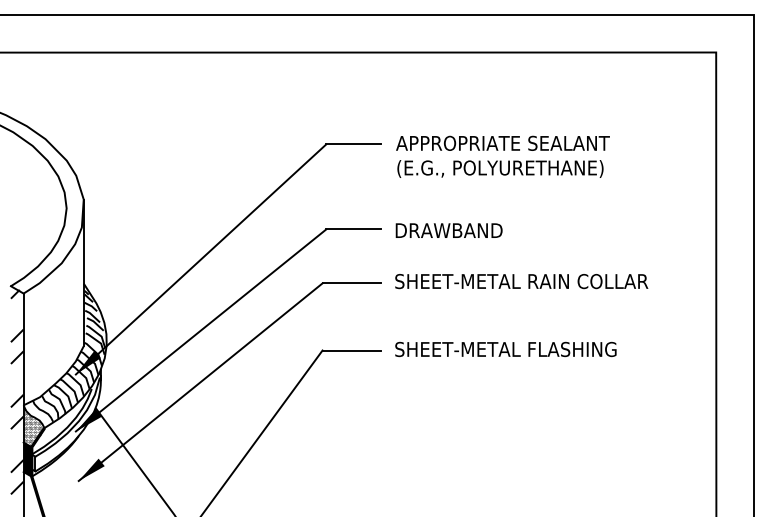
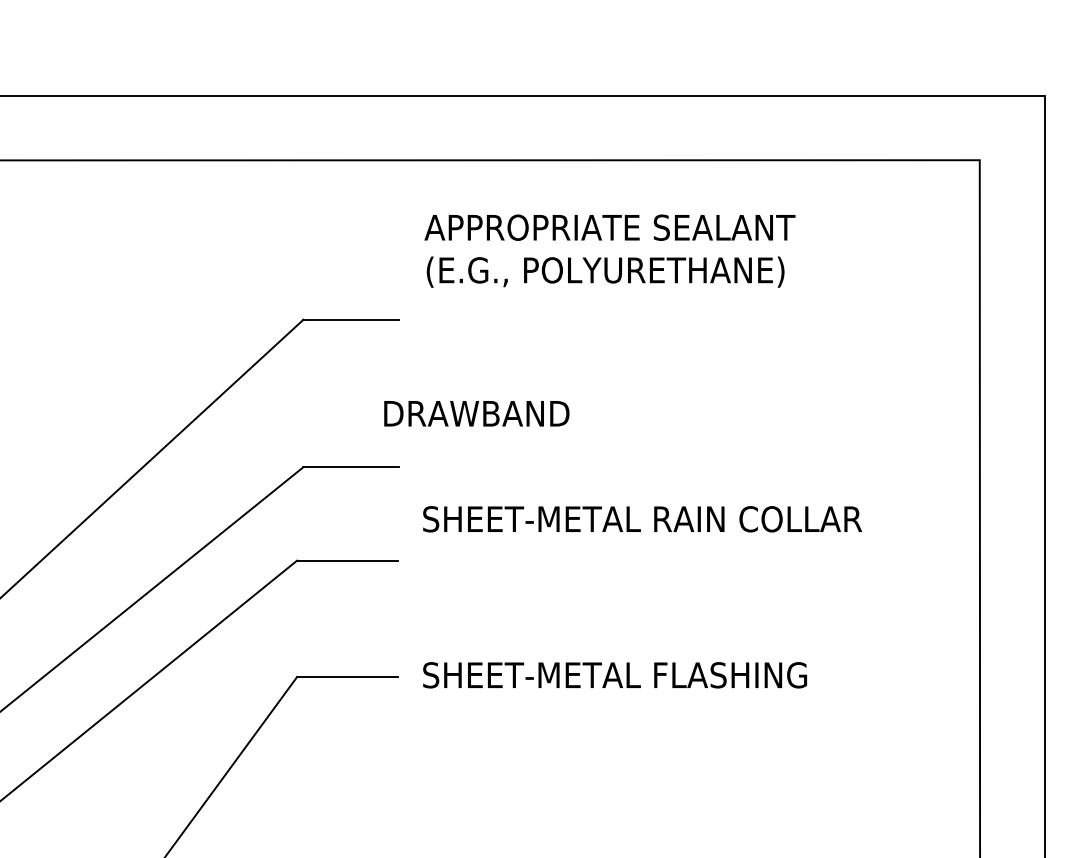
text: (502, 156) -> (609, 250), moved
text: (448, 230) -> (475, 413), moved
text: (521, 281) -> (642, 519), moved

